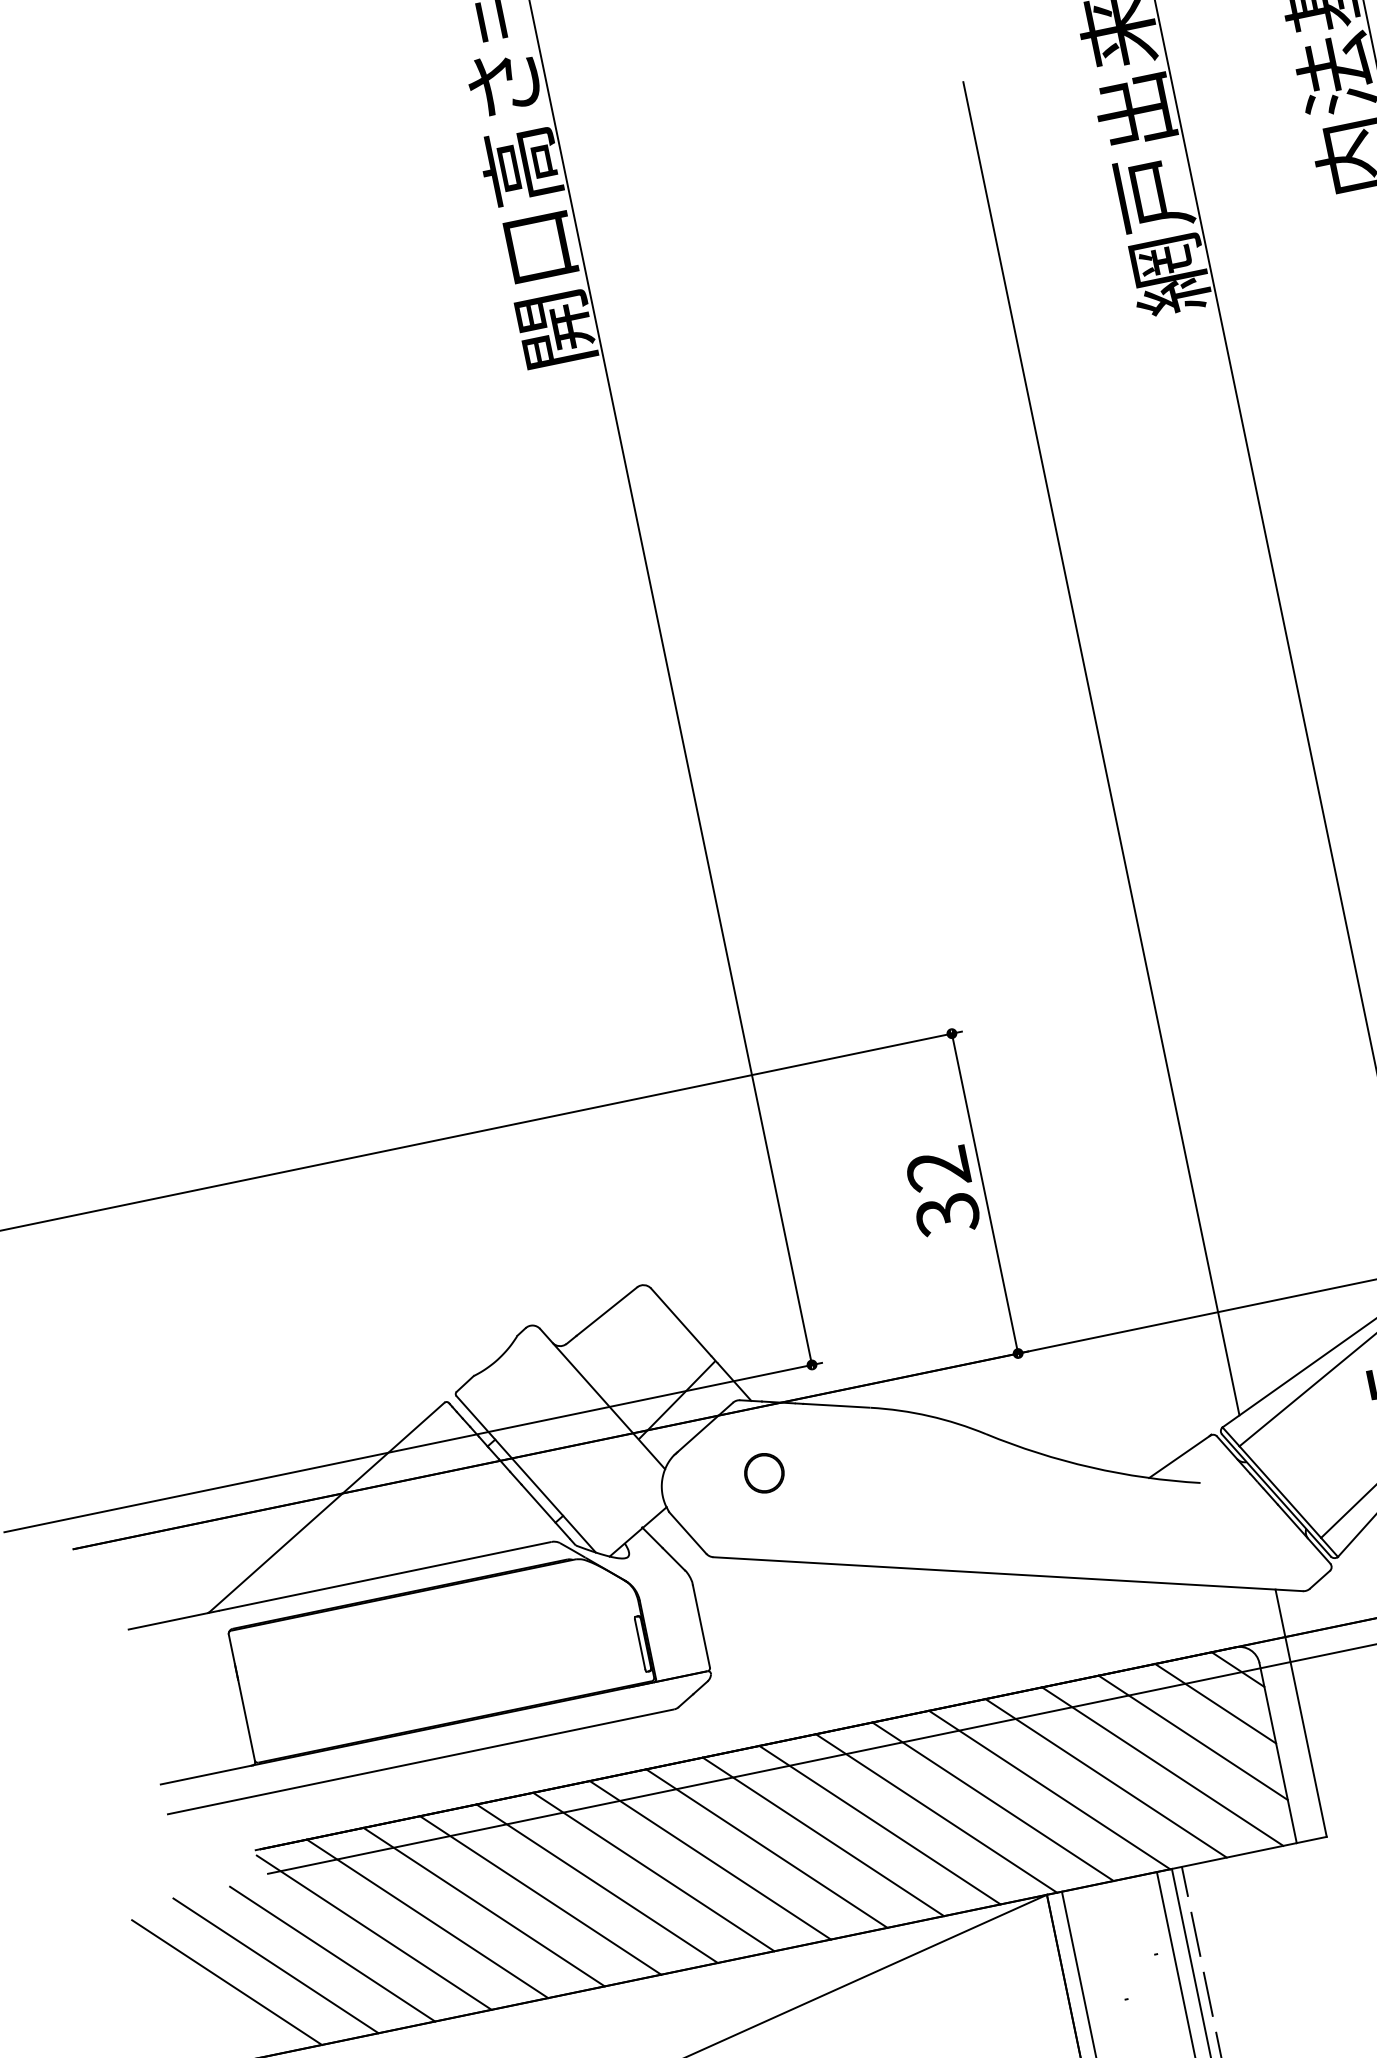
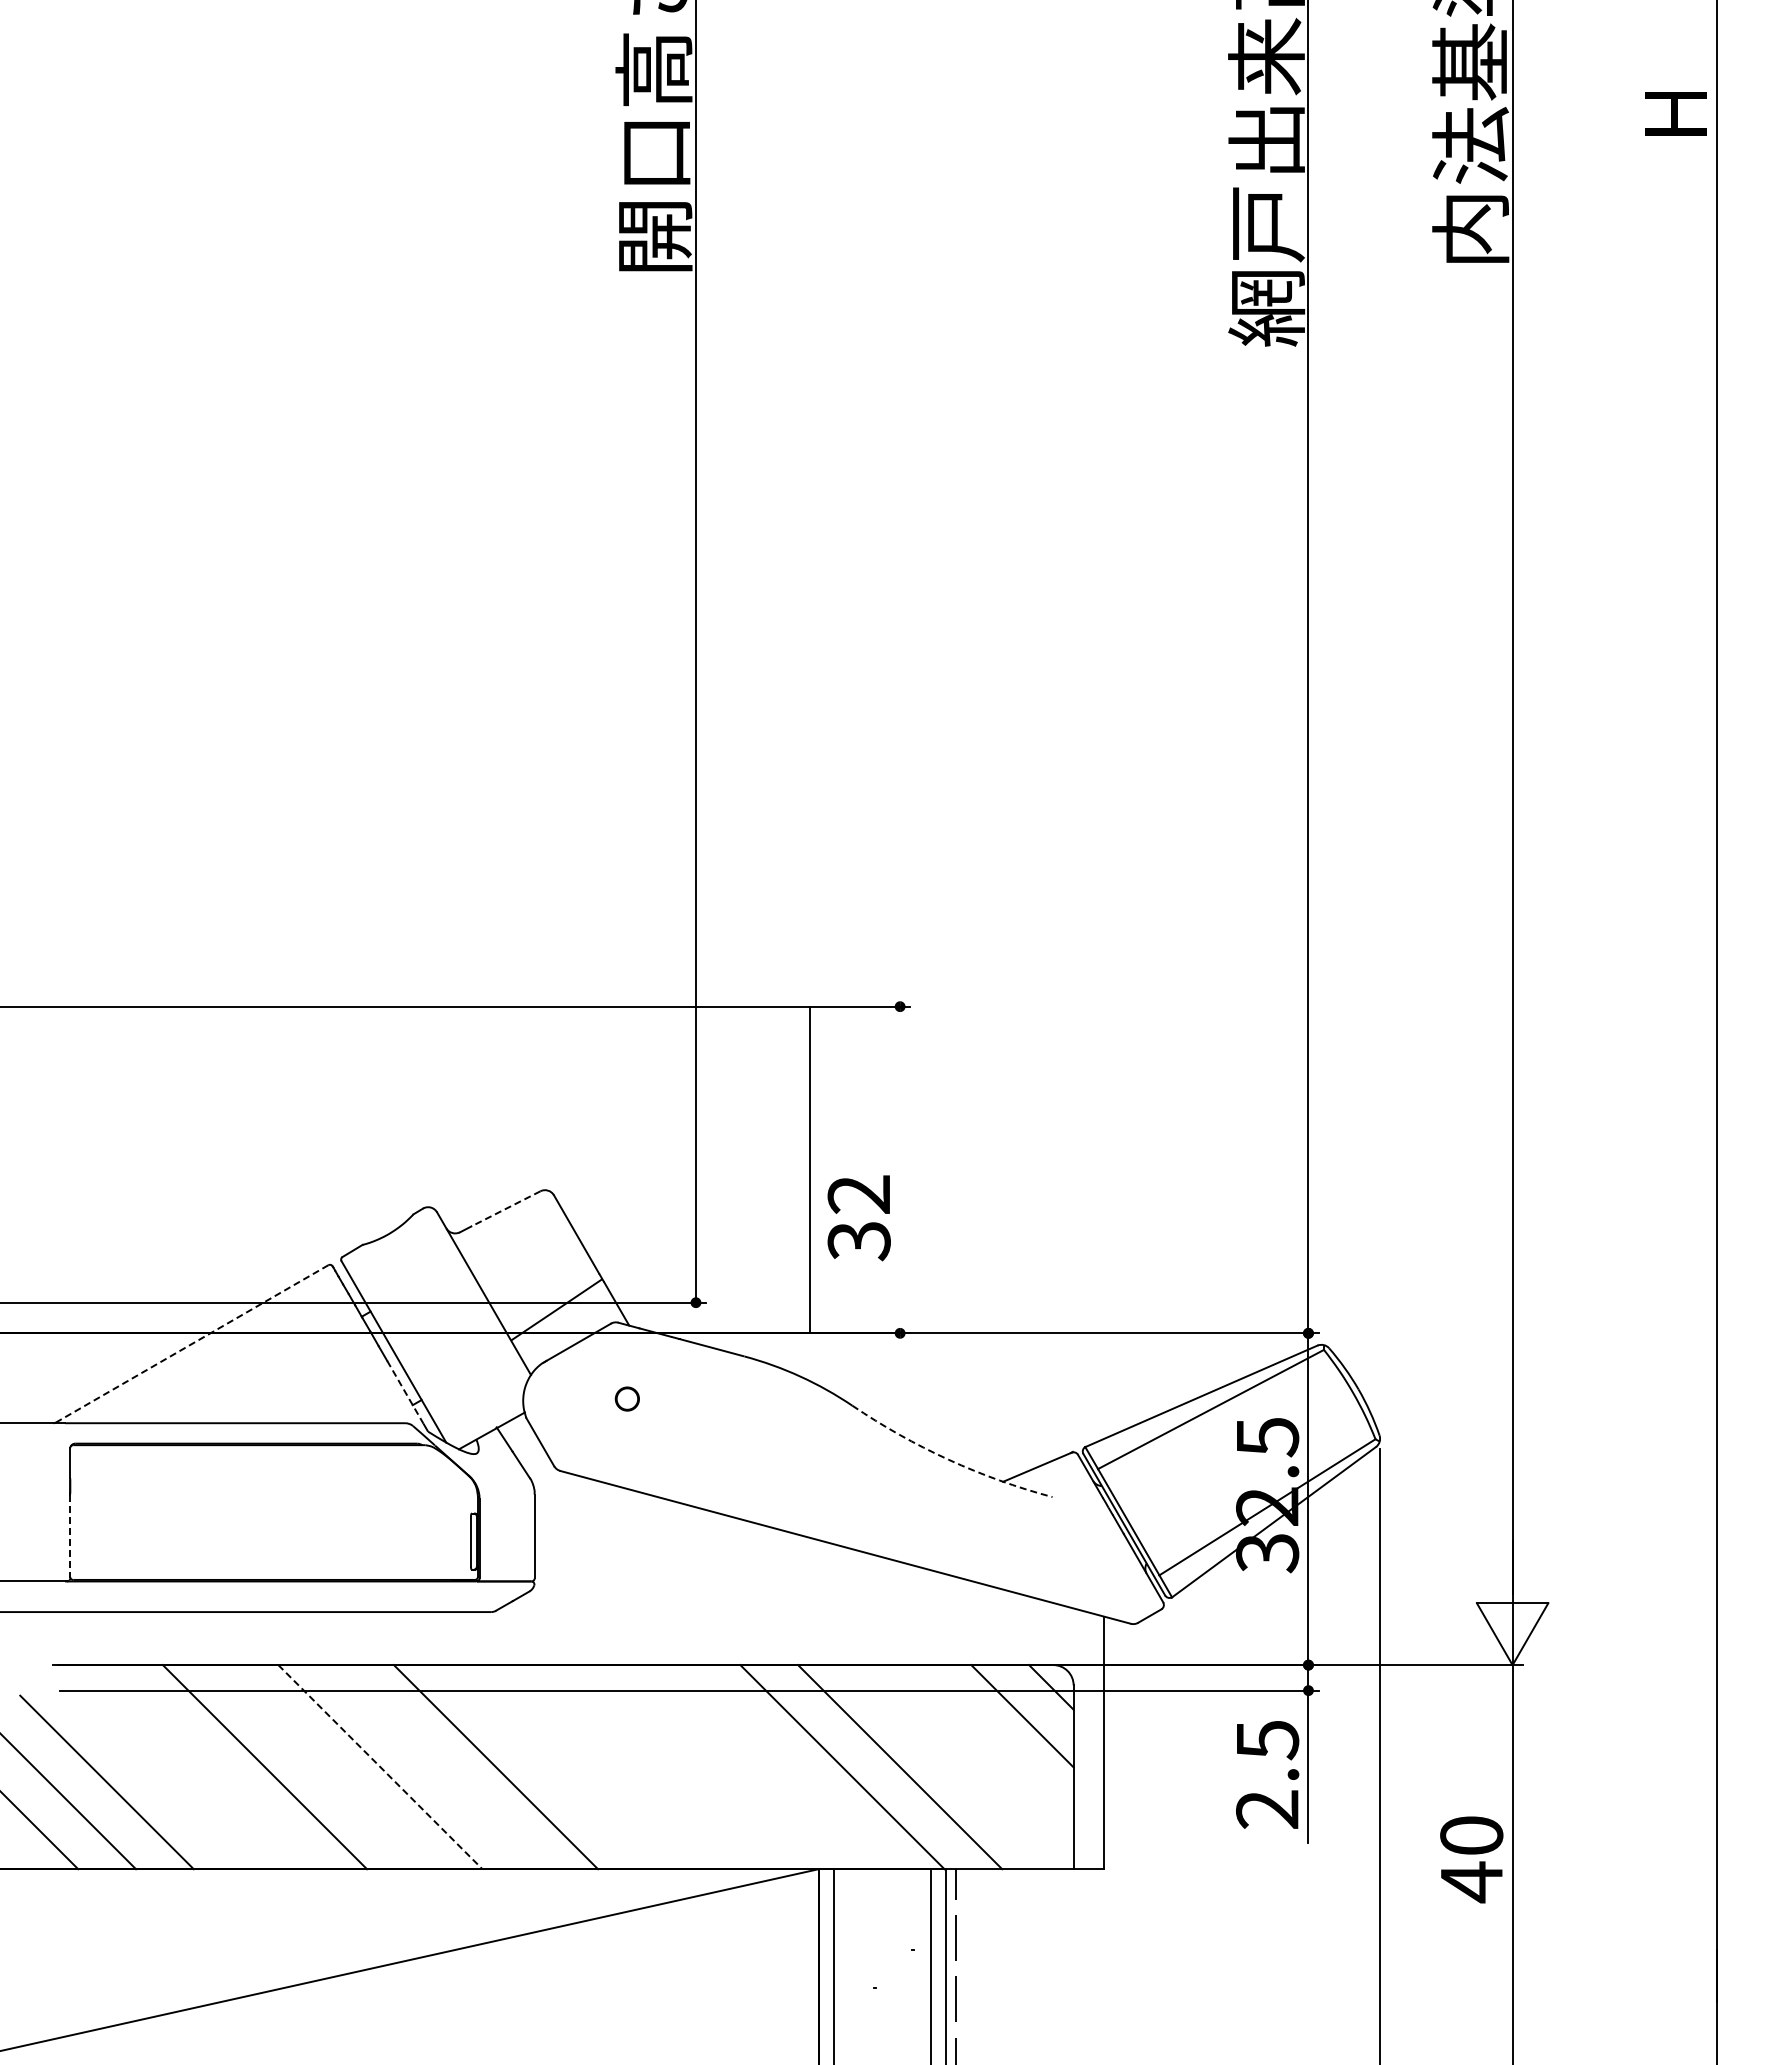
line: (1101, 748) -> (1104, 757), removed
text: (942, 1192) -> (858, 1218), moved
line: (985, 1193) -> (810, 1169), moved
line: (606, 1311) -> (505, 1208), solid -> dashed
arc: (1091, 1467) -> (948, 1459), solid -> dashed
part: (764, 1472) -> (627, 1398), size x0.6
line: (326, 1508) -> (191, 1344), solid -> dashed
line: (545, 1511) -> (405, 1392), solid -> dashed
line: (246, 1720) -> (70, 1536), solid -> dashed
line: (1193, 1738) -> (993, 1745), removed
line: (1162, 1767) -> (957, 1767), removed
line: (992, 1802) -> (784, 1767), removed
line: (936, 1813) -> (726, 1767), removed
line: (880, 1825) -> (669, 1767), removed
line: (823, 1837) -> (611, 1767), removed
line: (766, 1848) -> (553, 1767), removed
line: (654, 1872) -> (438, 1767), removed
line: (597, 1884) -> (380, 1767), solid -> dashed
line: (540, 1895) -> (322, 1767), removed
line: (427, 1919) -> (207, 1767), removed
line: (373, 1932) -> (151, 1769), removed

